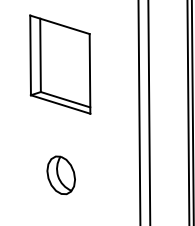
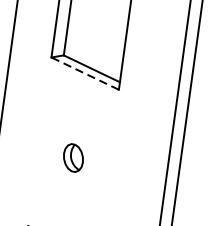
line: (60, 104) -> (85, 73), solid -> dashed
part: (60, 175) -> (72, 158), size x0.6

